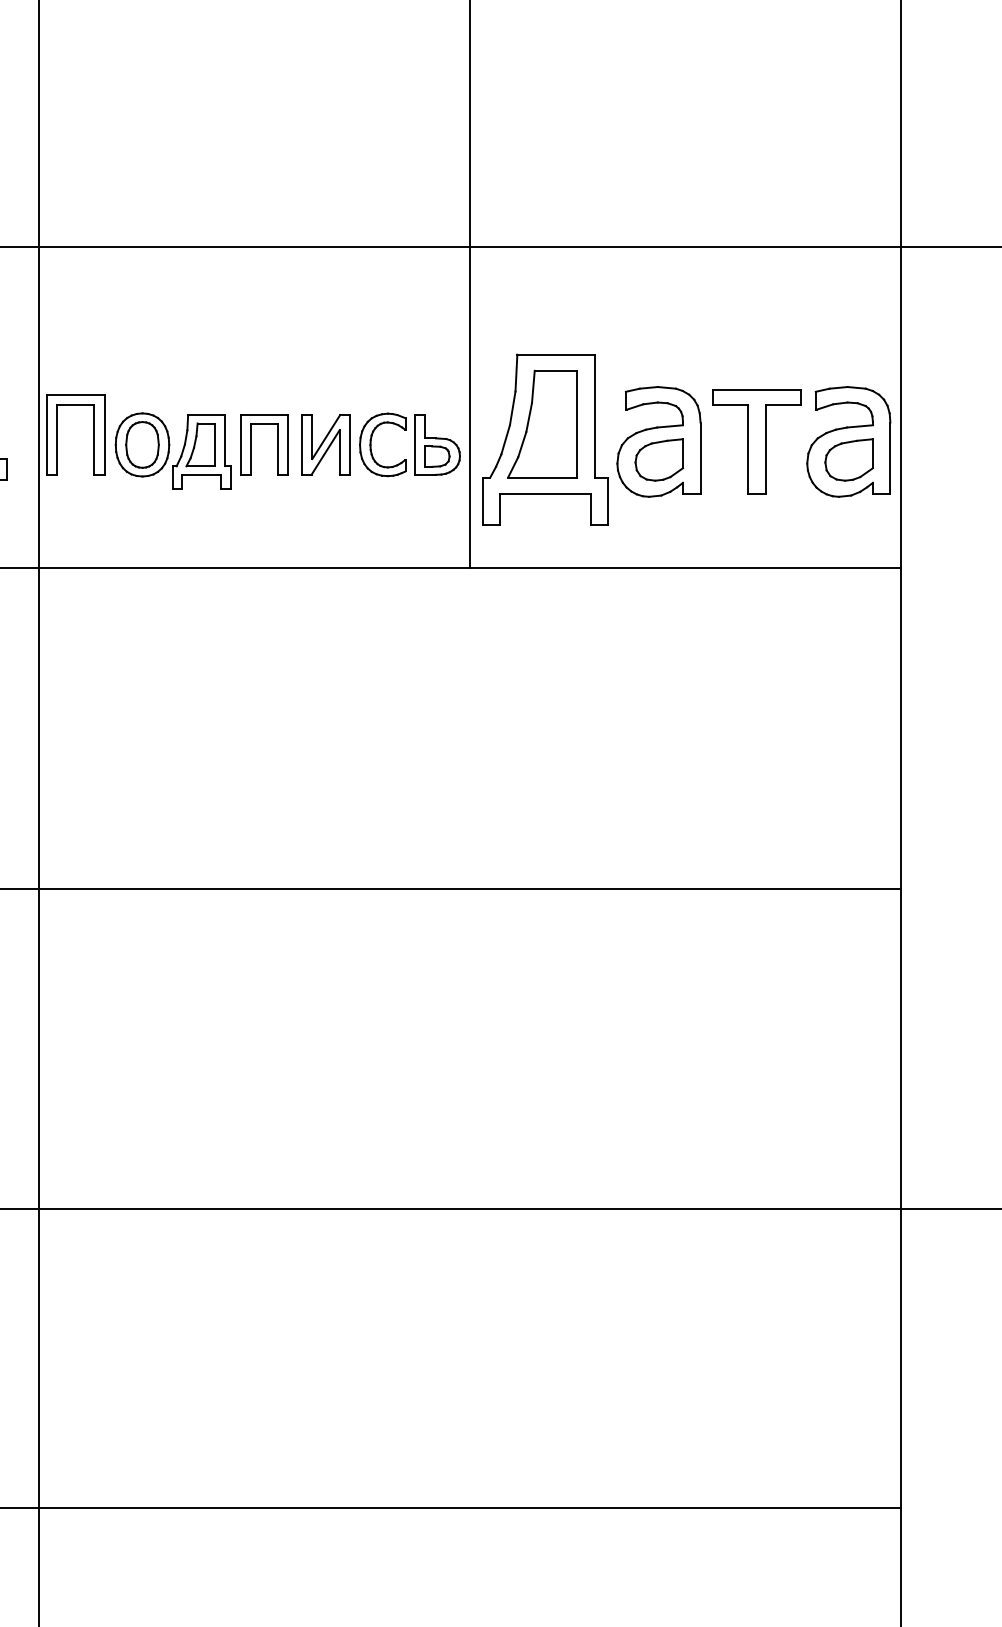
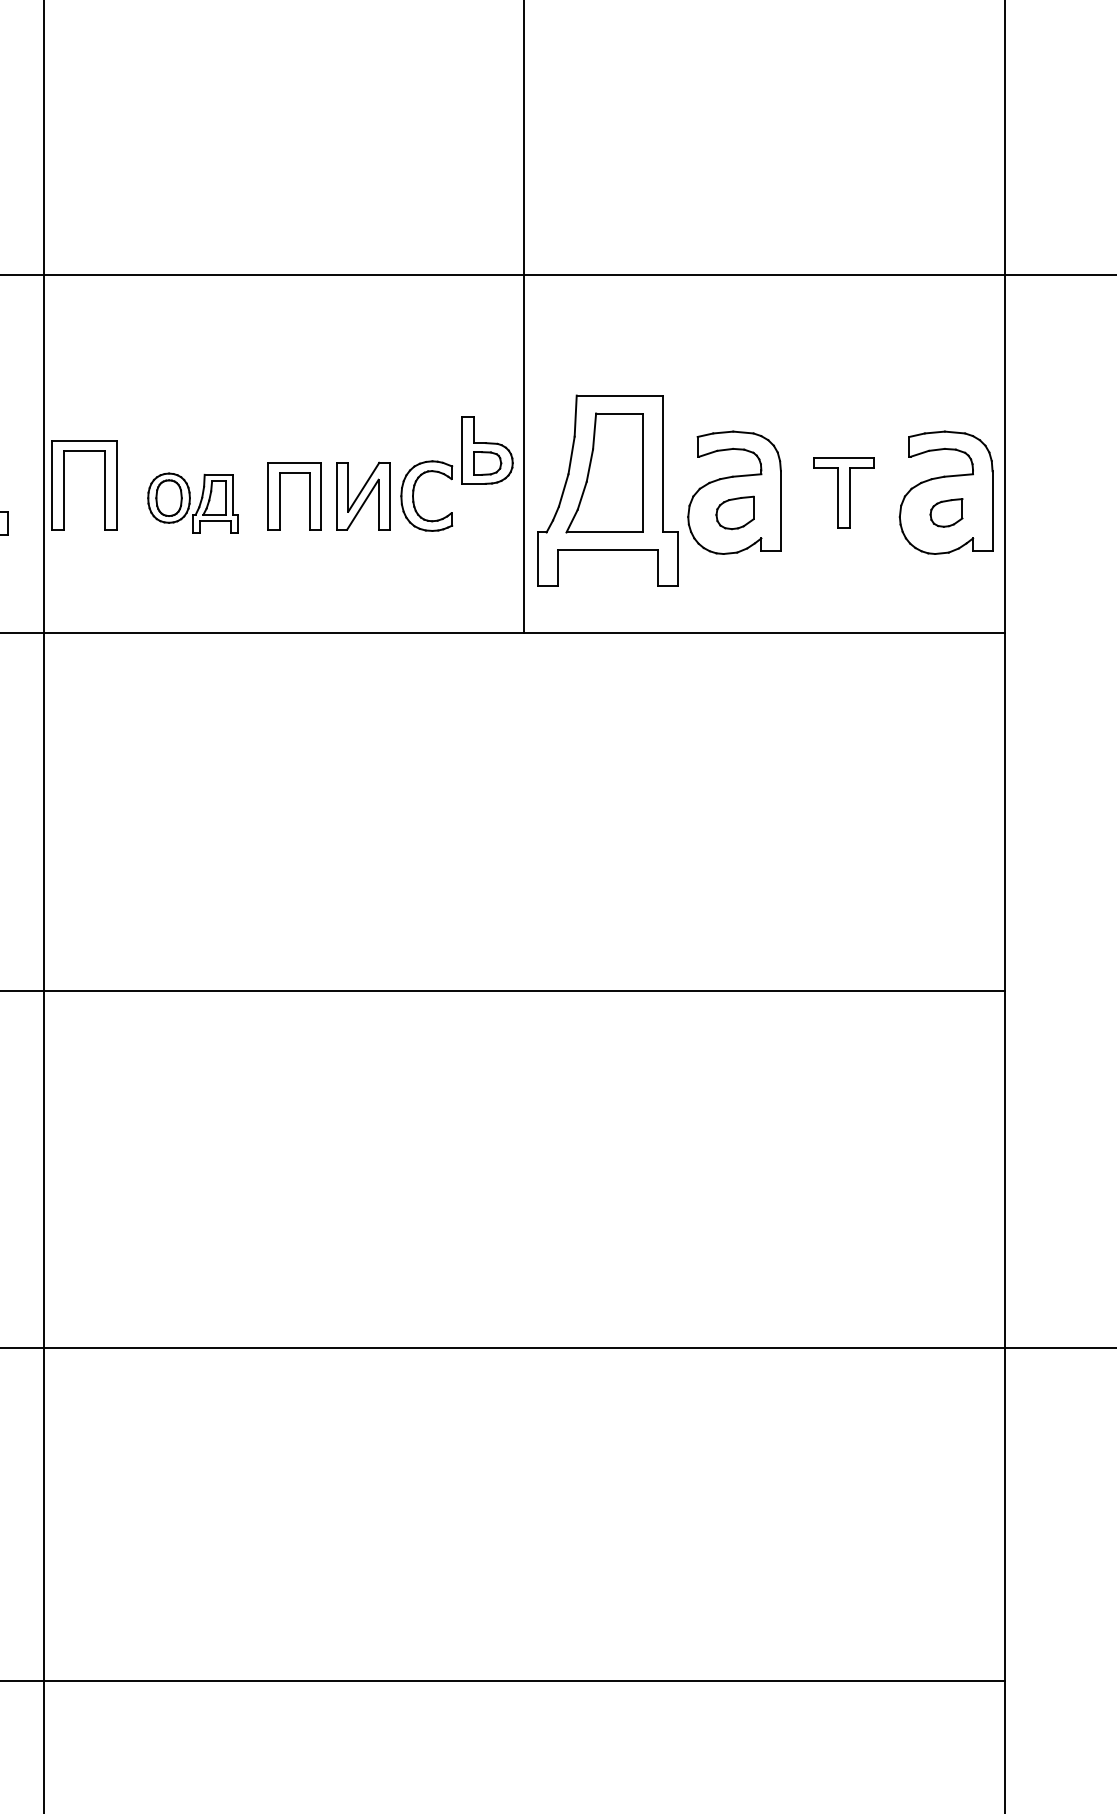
part: (756, 441) -> (843, 492), size x0.6
part: (437, 444) -> (487, 449), moved
part: (172, 450) -> (192, 502), size x0.7
part: (659, 459) -> (735, 512), size x0.7
part: (848, 459) -> (945, 512), size x0.6

